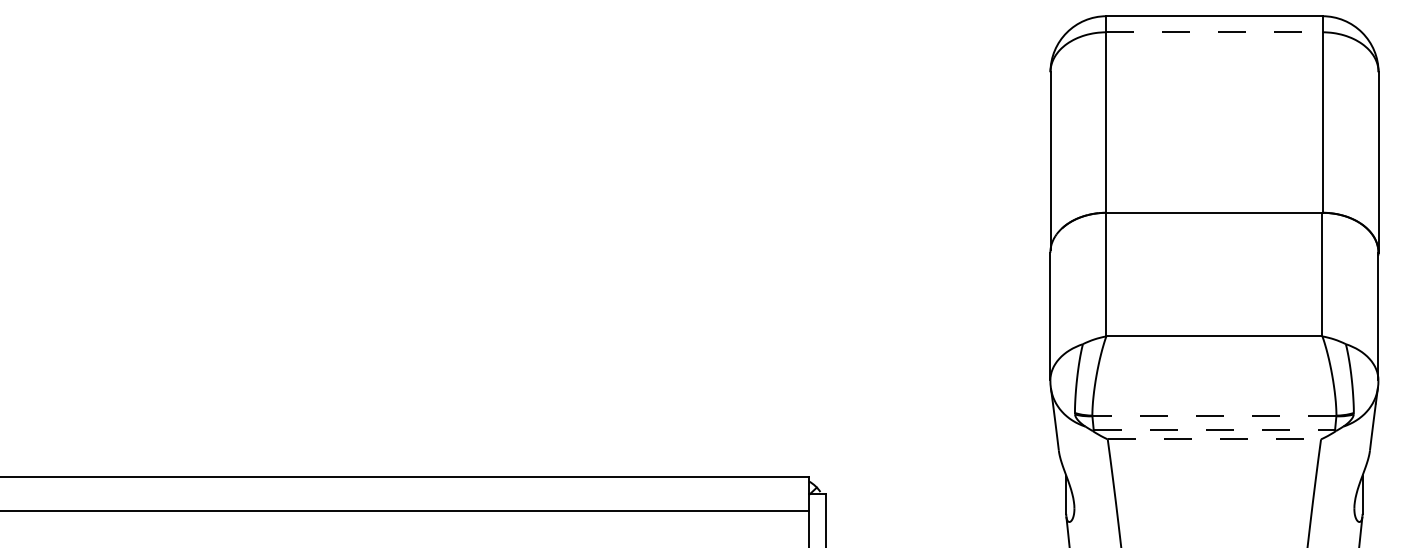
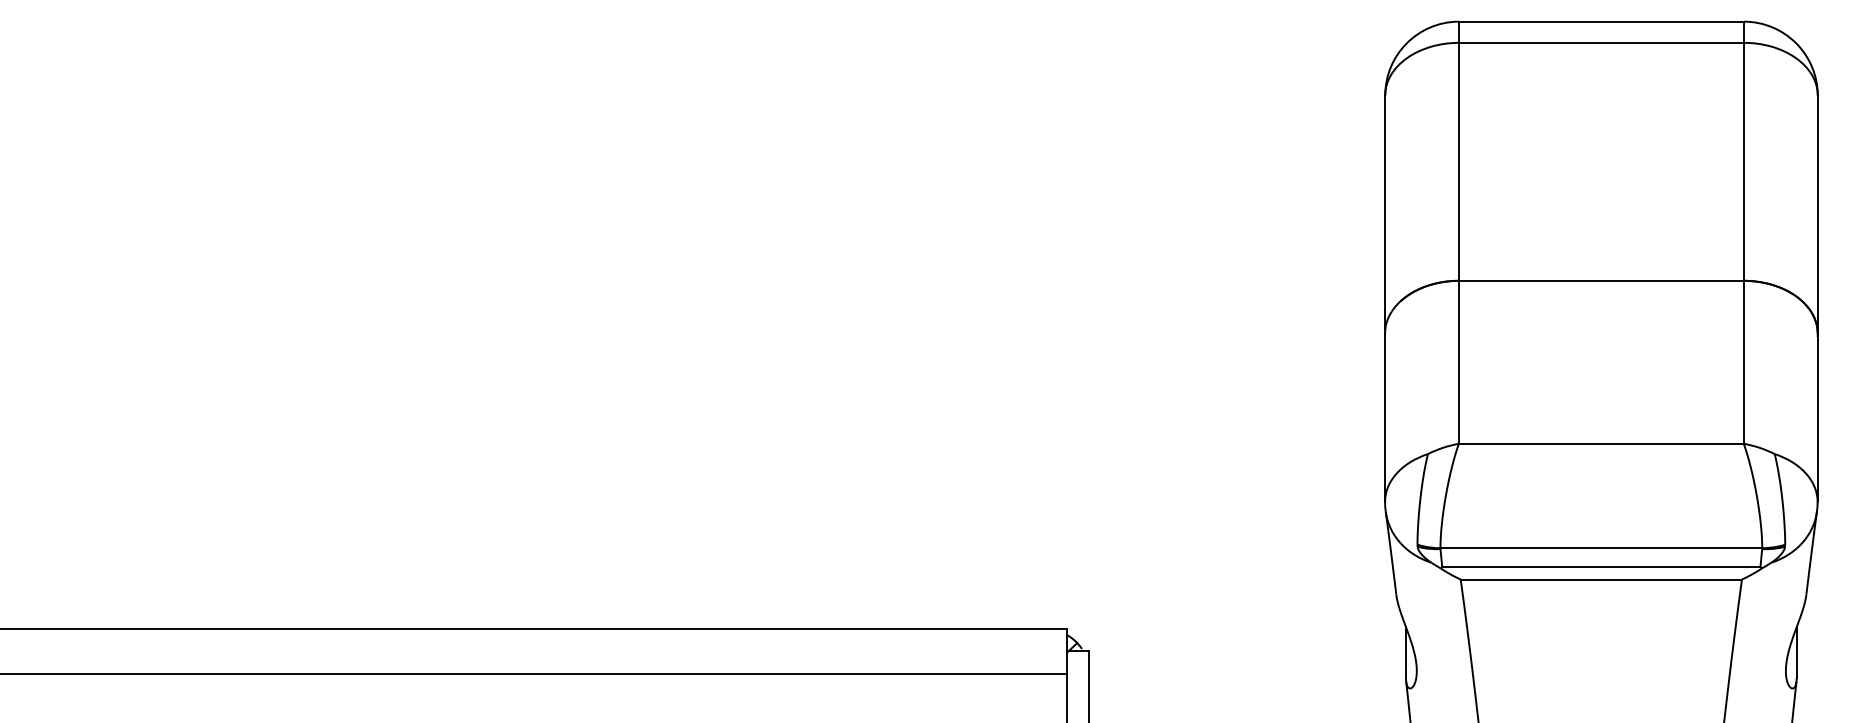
line: (1215, 32) -> (1602, 42), dashed -> solid
line: (1214, 415) -> (1601, 548), dashed -> solid
line: (1214, 430) -> (1601, 567), dashed -> solid
line: (1214, 439) -> (1601, 579), dashed -> solid

